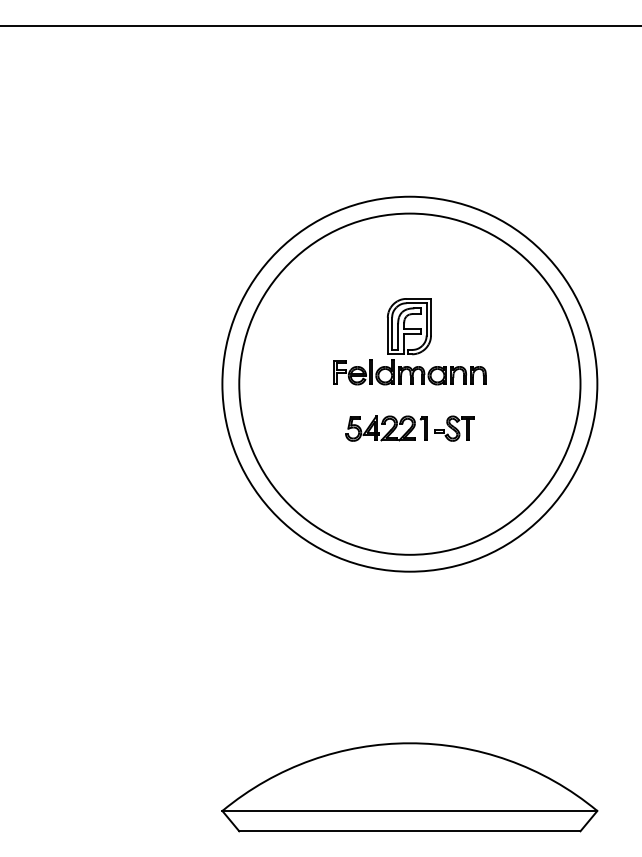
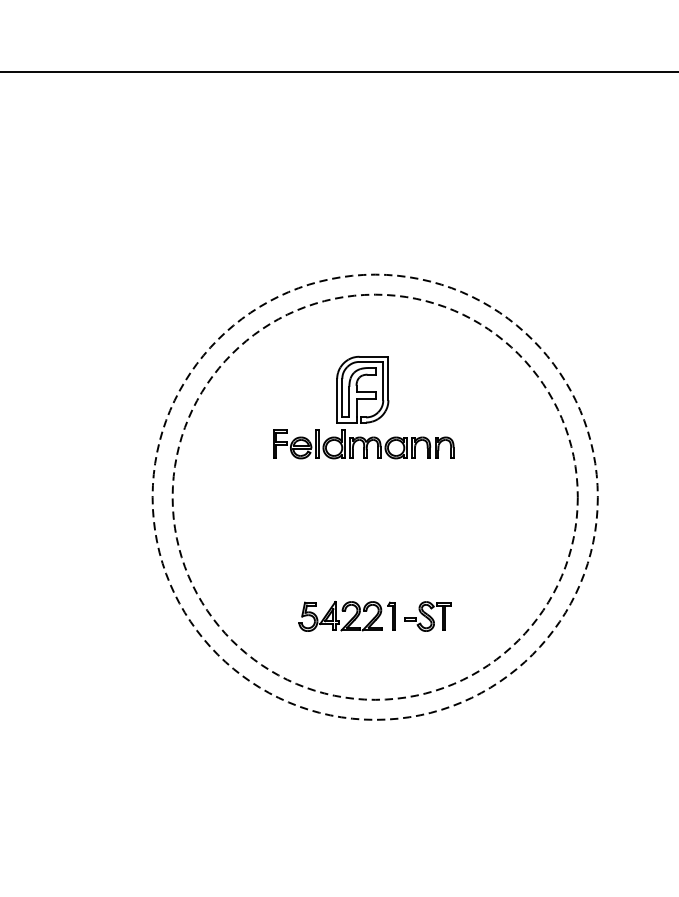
part: (409, 341) -> (362, 407), moved
circle: (409, 383) -> (374, 496), solid -> dashed
circle: (409, 383) -> (374, 496), solid -> dashed
part: (409, 428) -> (374, 616), moved

